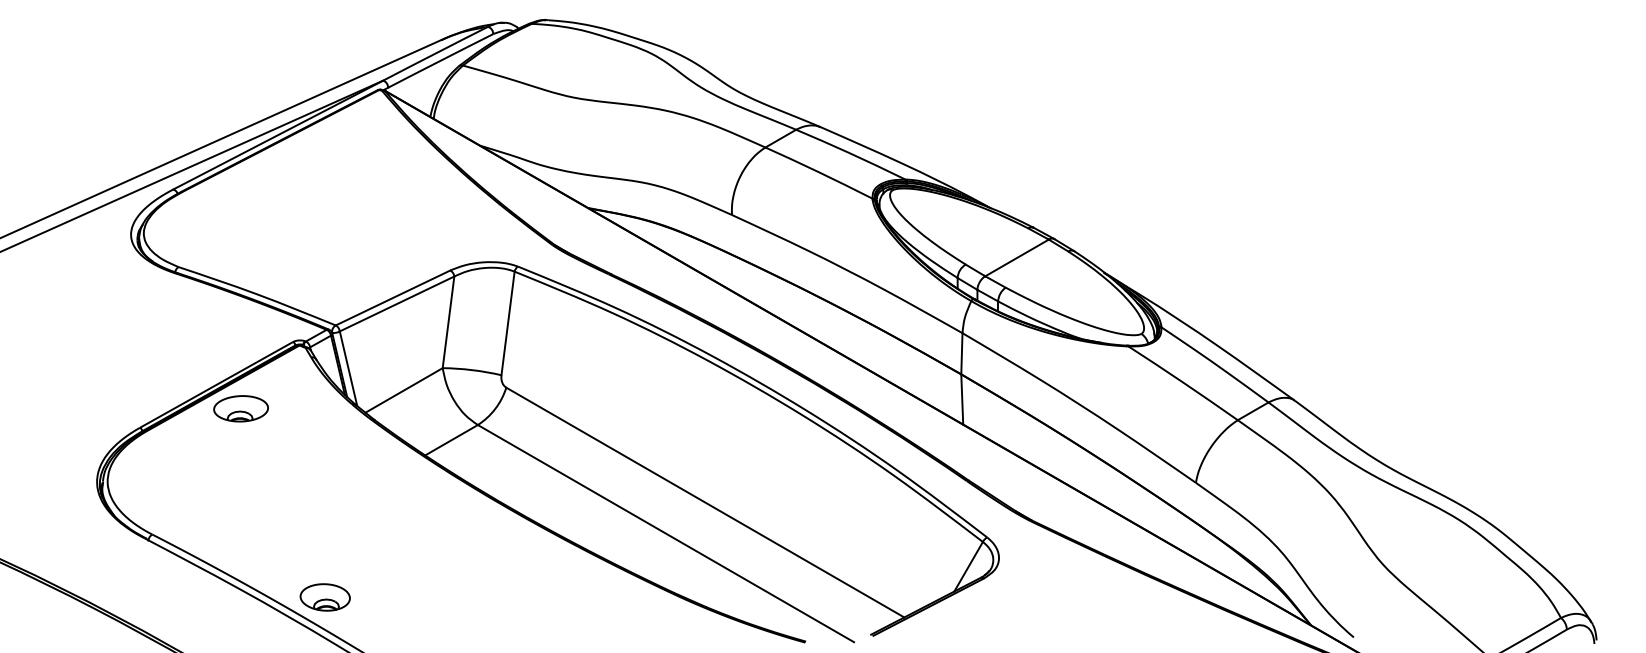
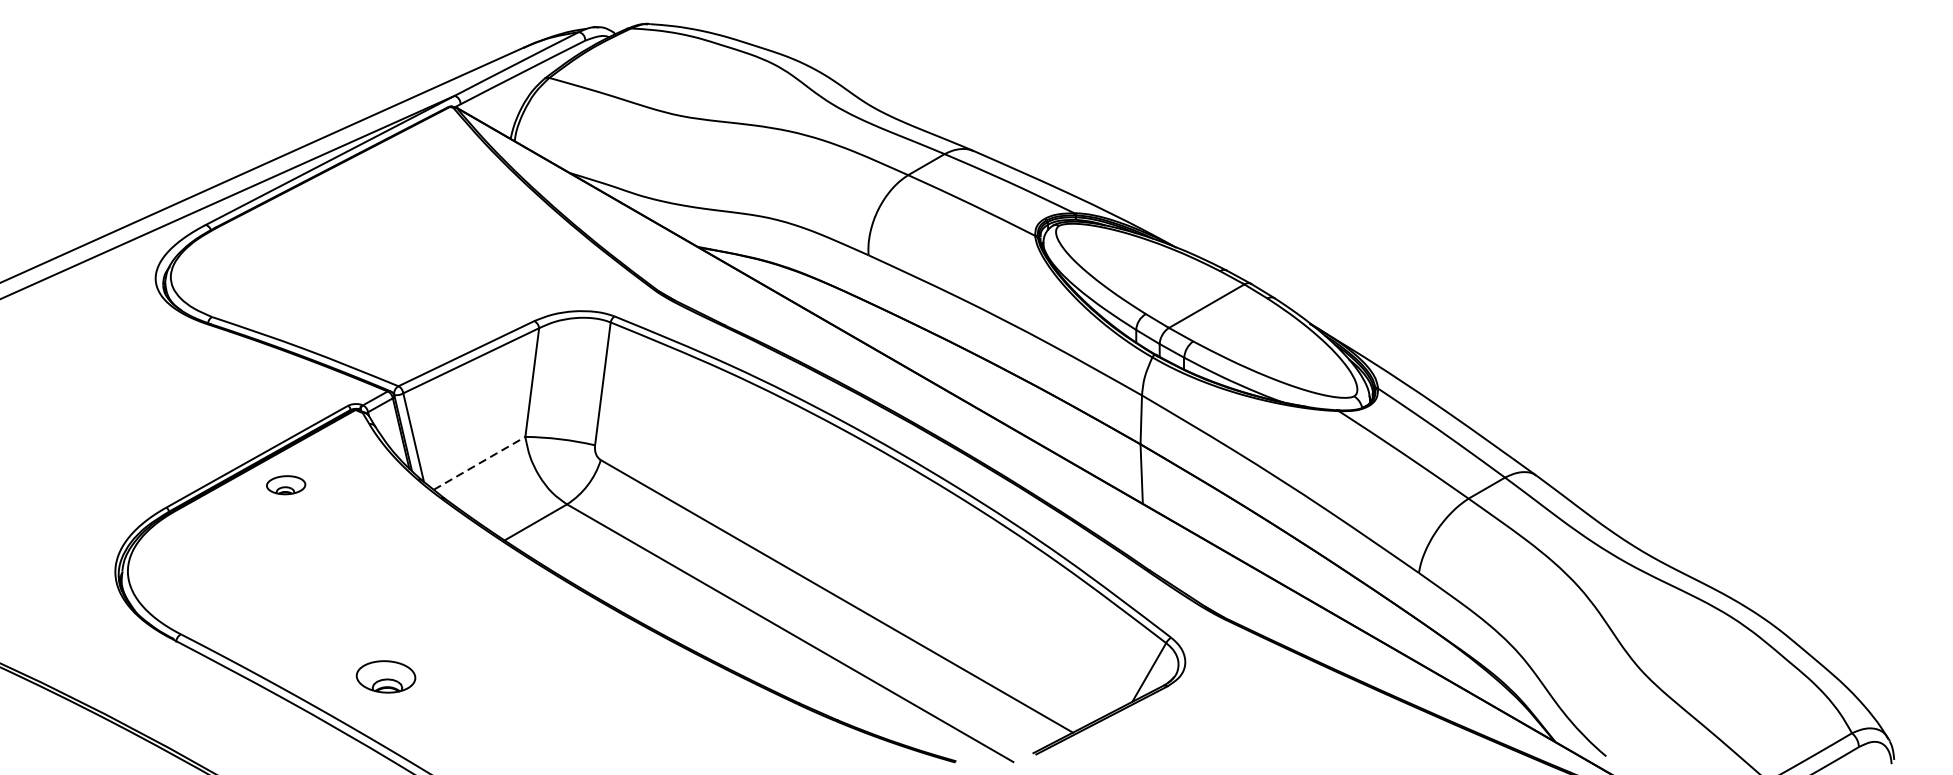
line: (404, 390) -> (480, 463), solid -> dashed
part: (240, 408) -> (285, 484), size x0.6
part: (324, 597) -> (385, 676), moved

